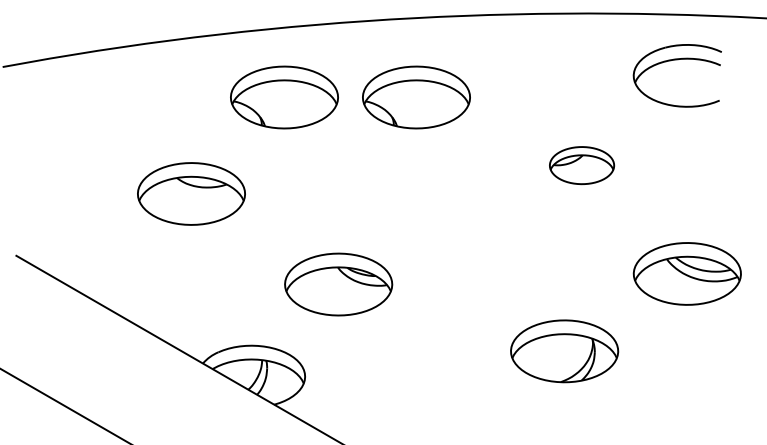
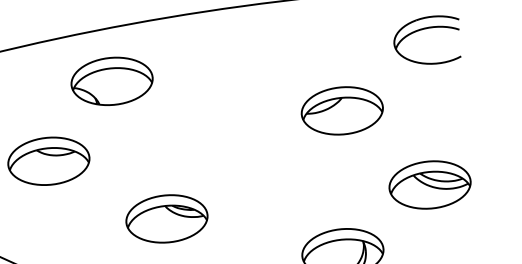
part: (676, 60) -> (425, 29), moved
part: (416, 97) -> (212, 71), removed
part: (581, 165) -> (341, 110), size x1.67

